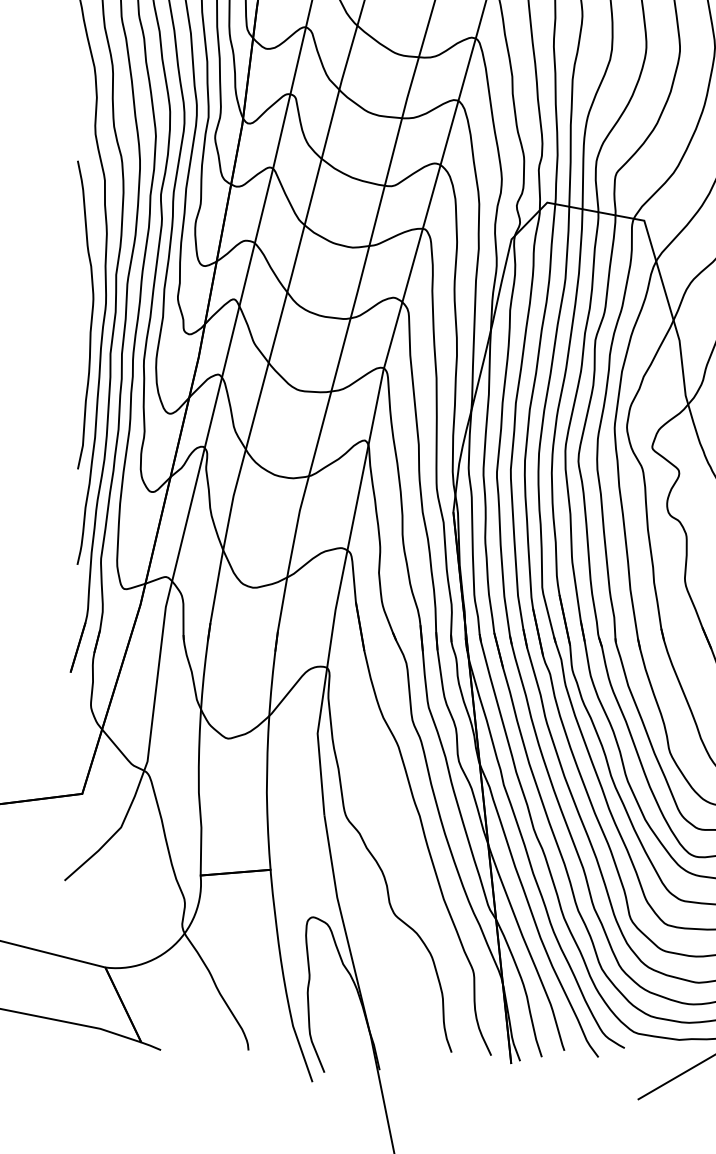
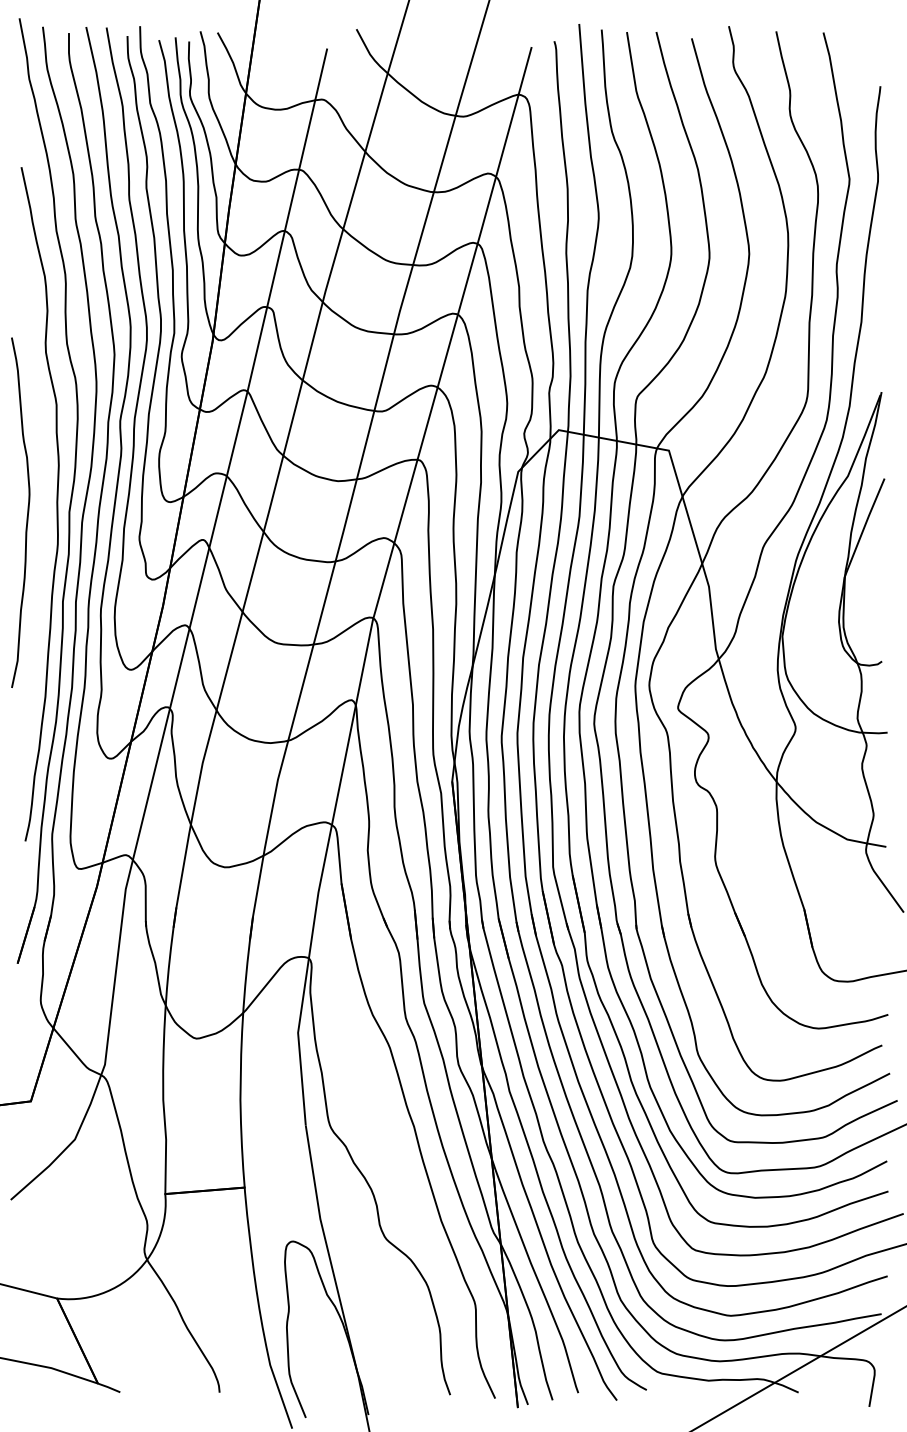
curve: (91, 314) -> (27, 512), moved

